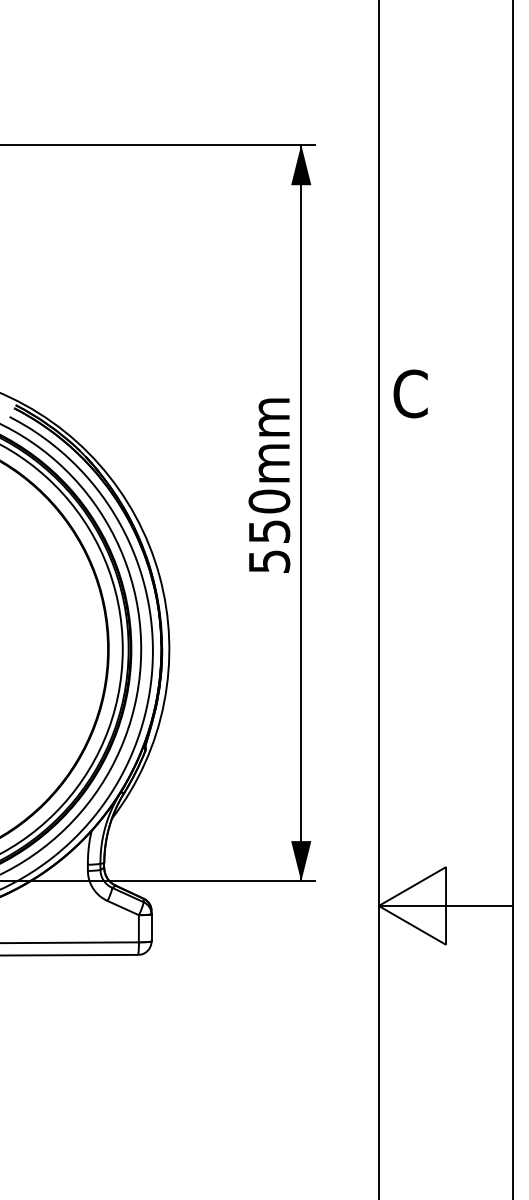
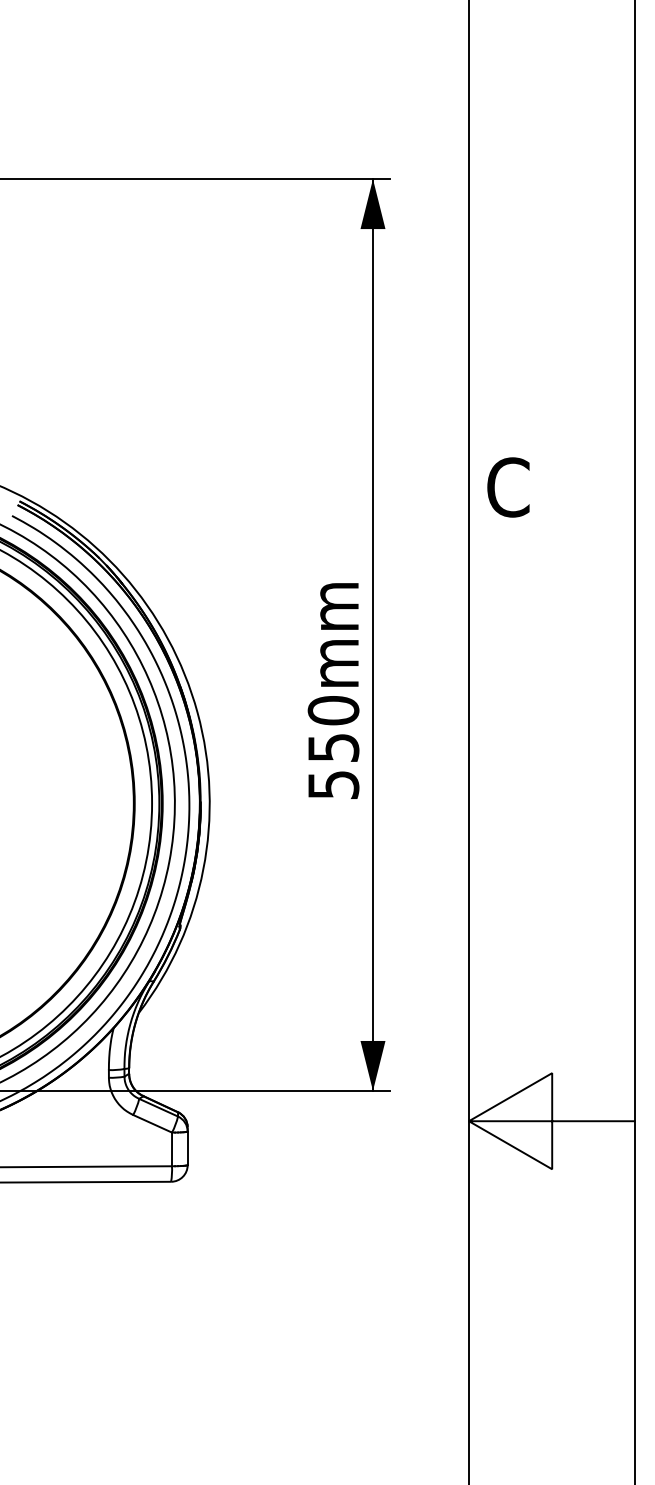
text: (269, 485) -> (333, 690), moved

